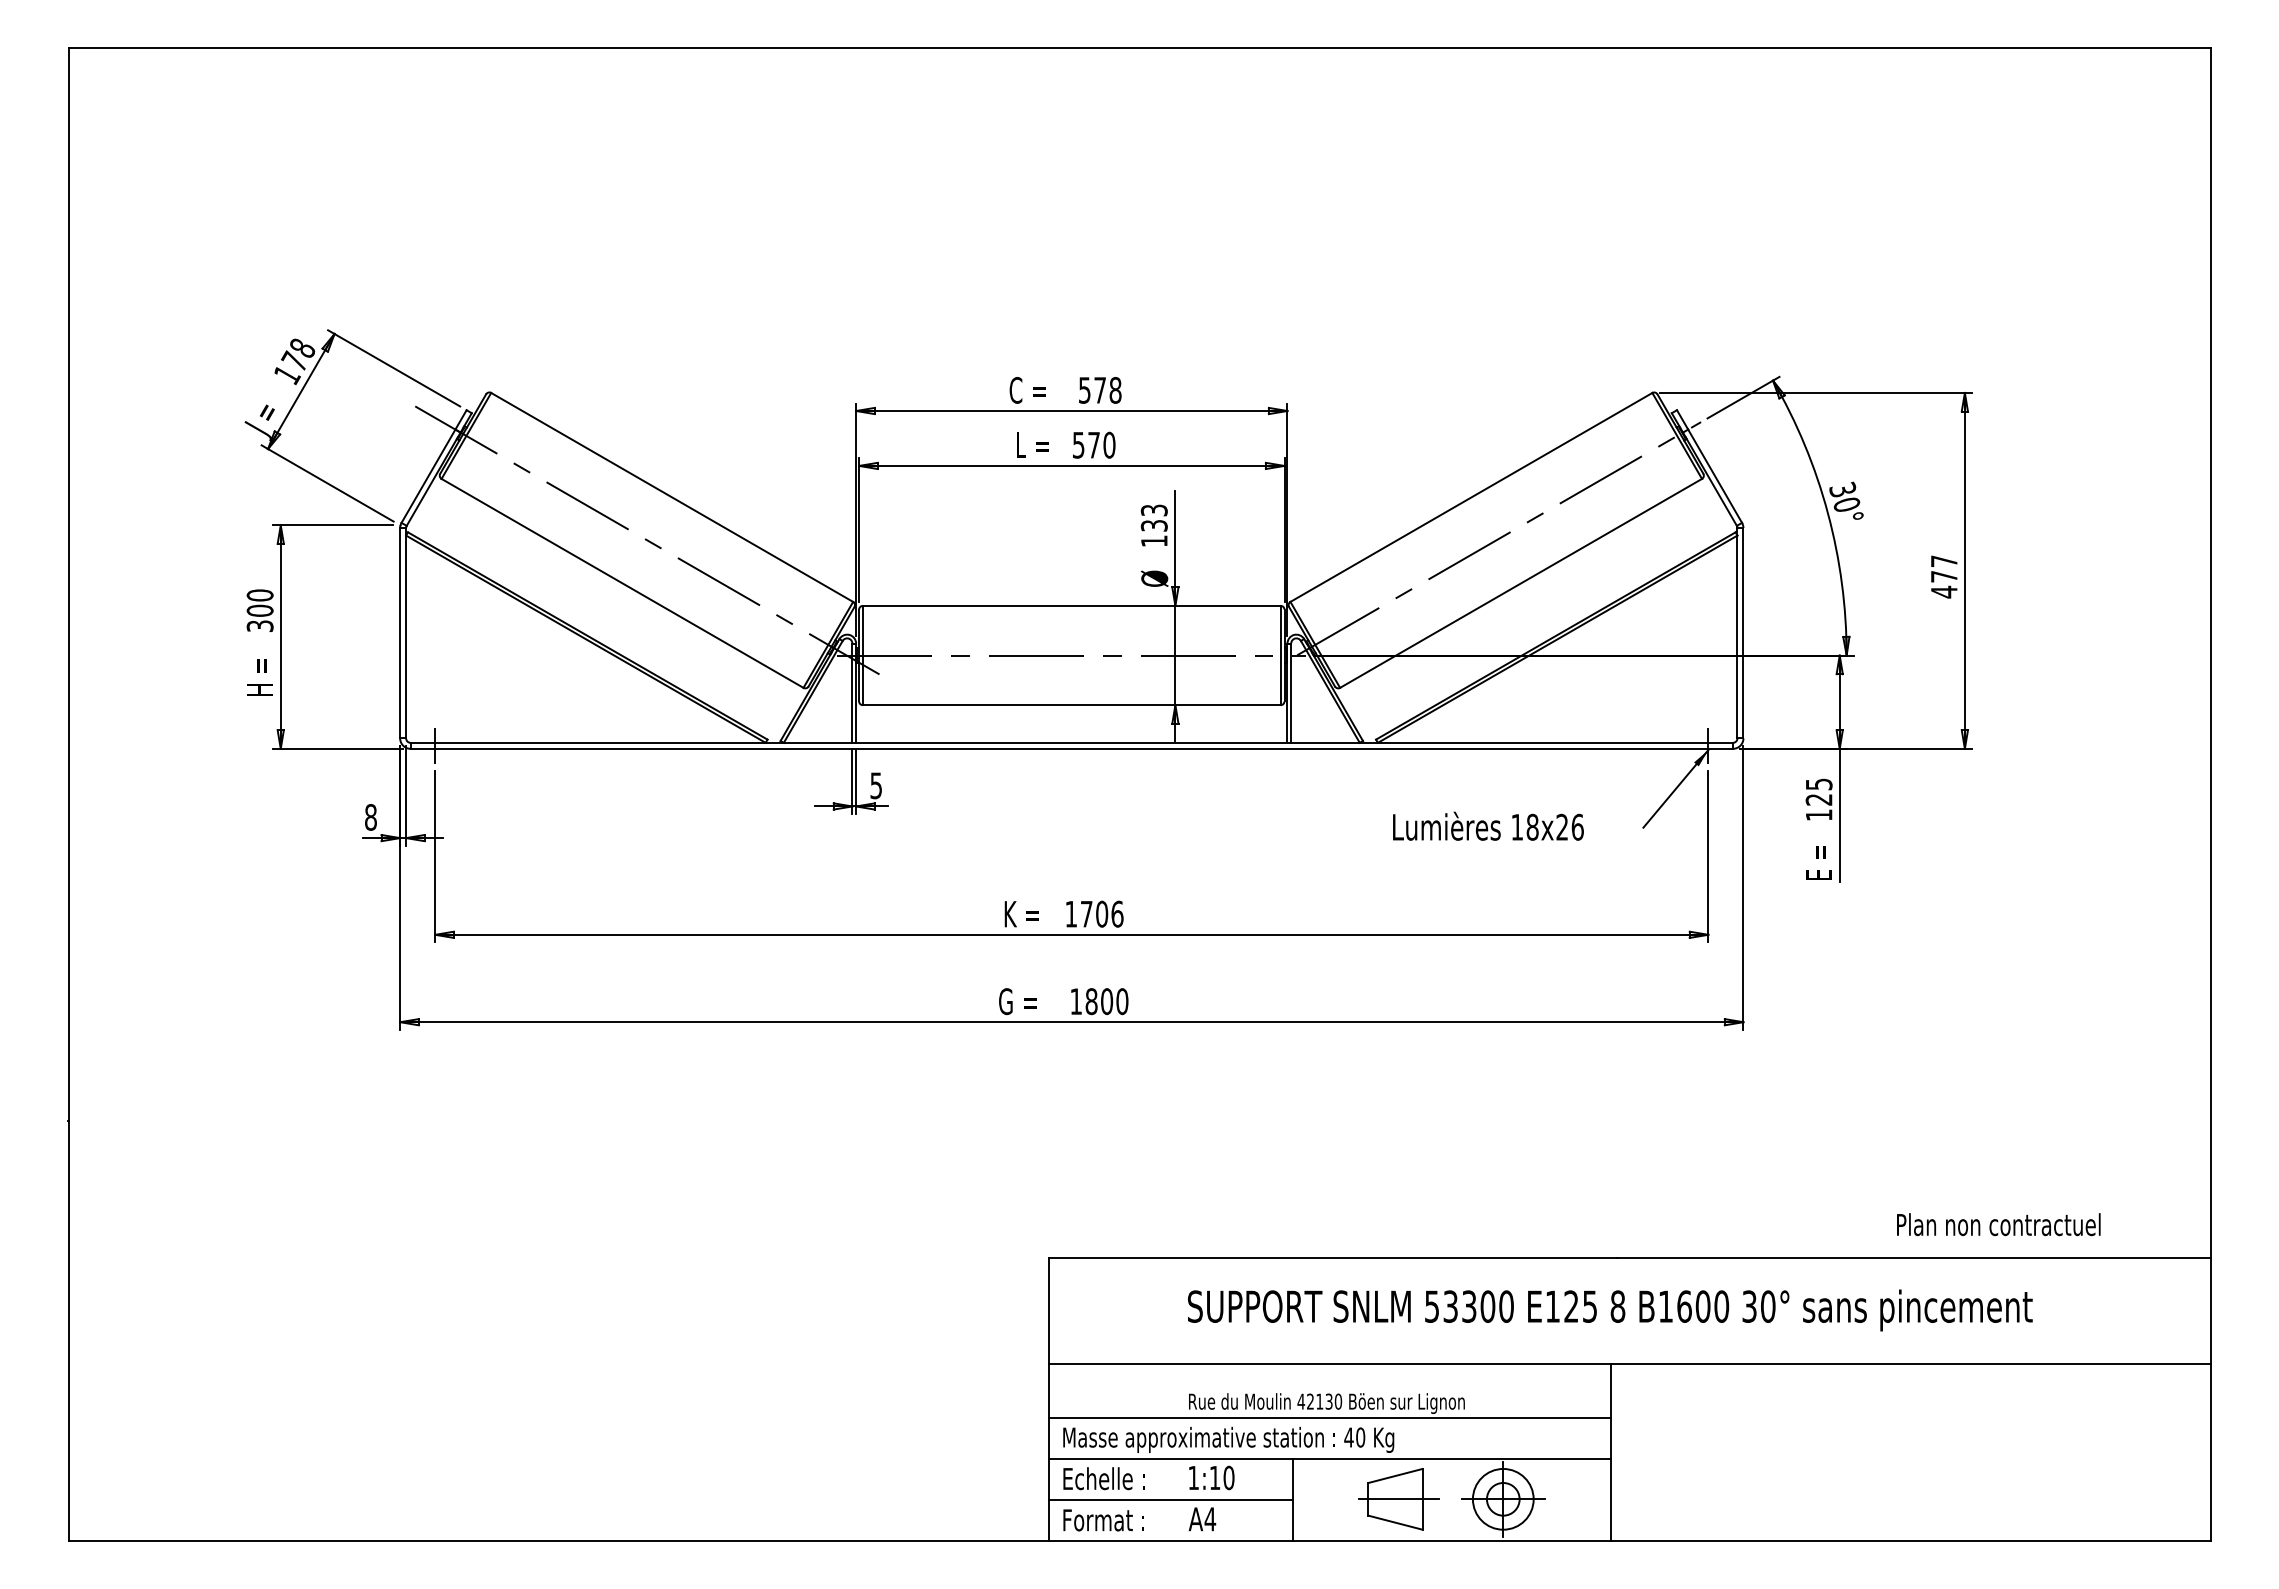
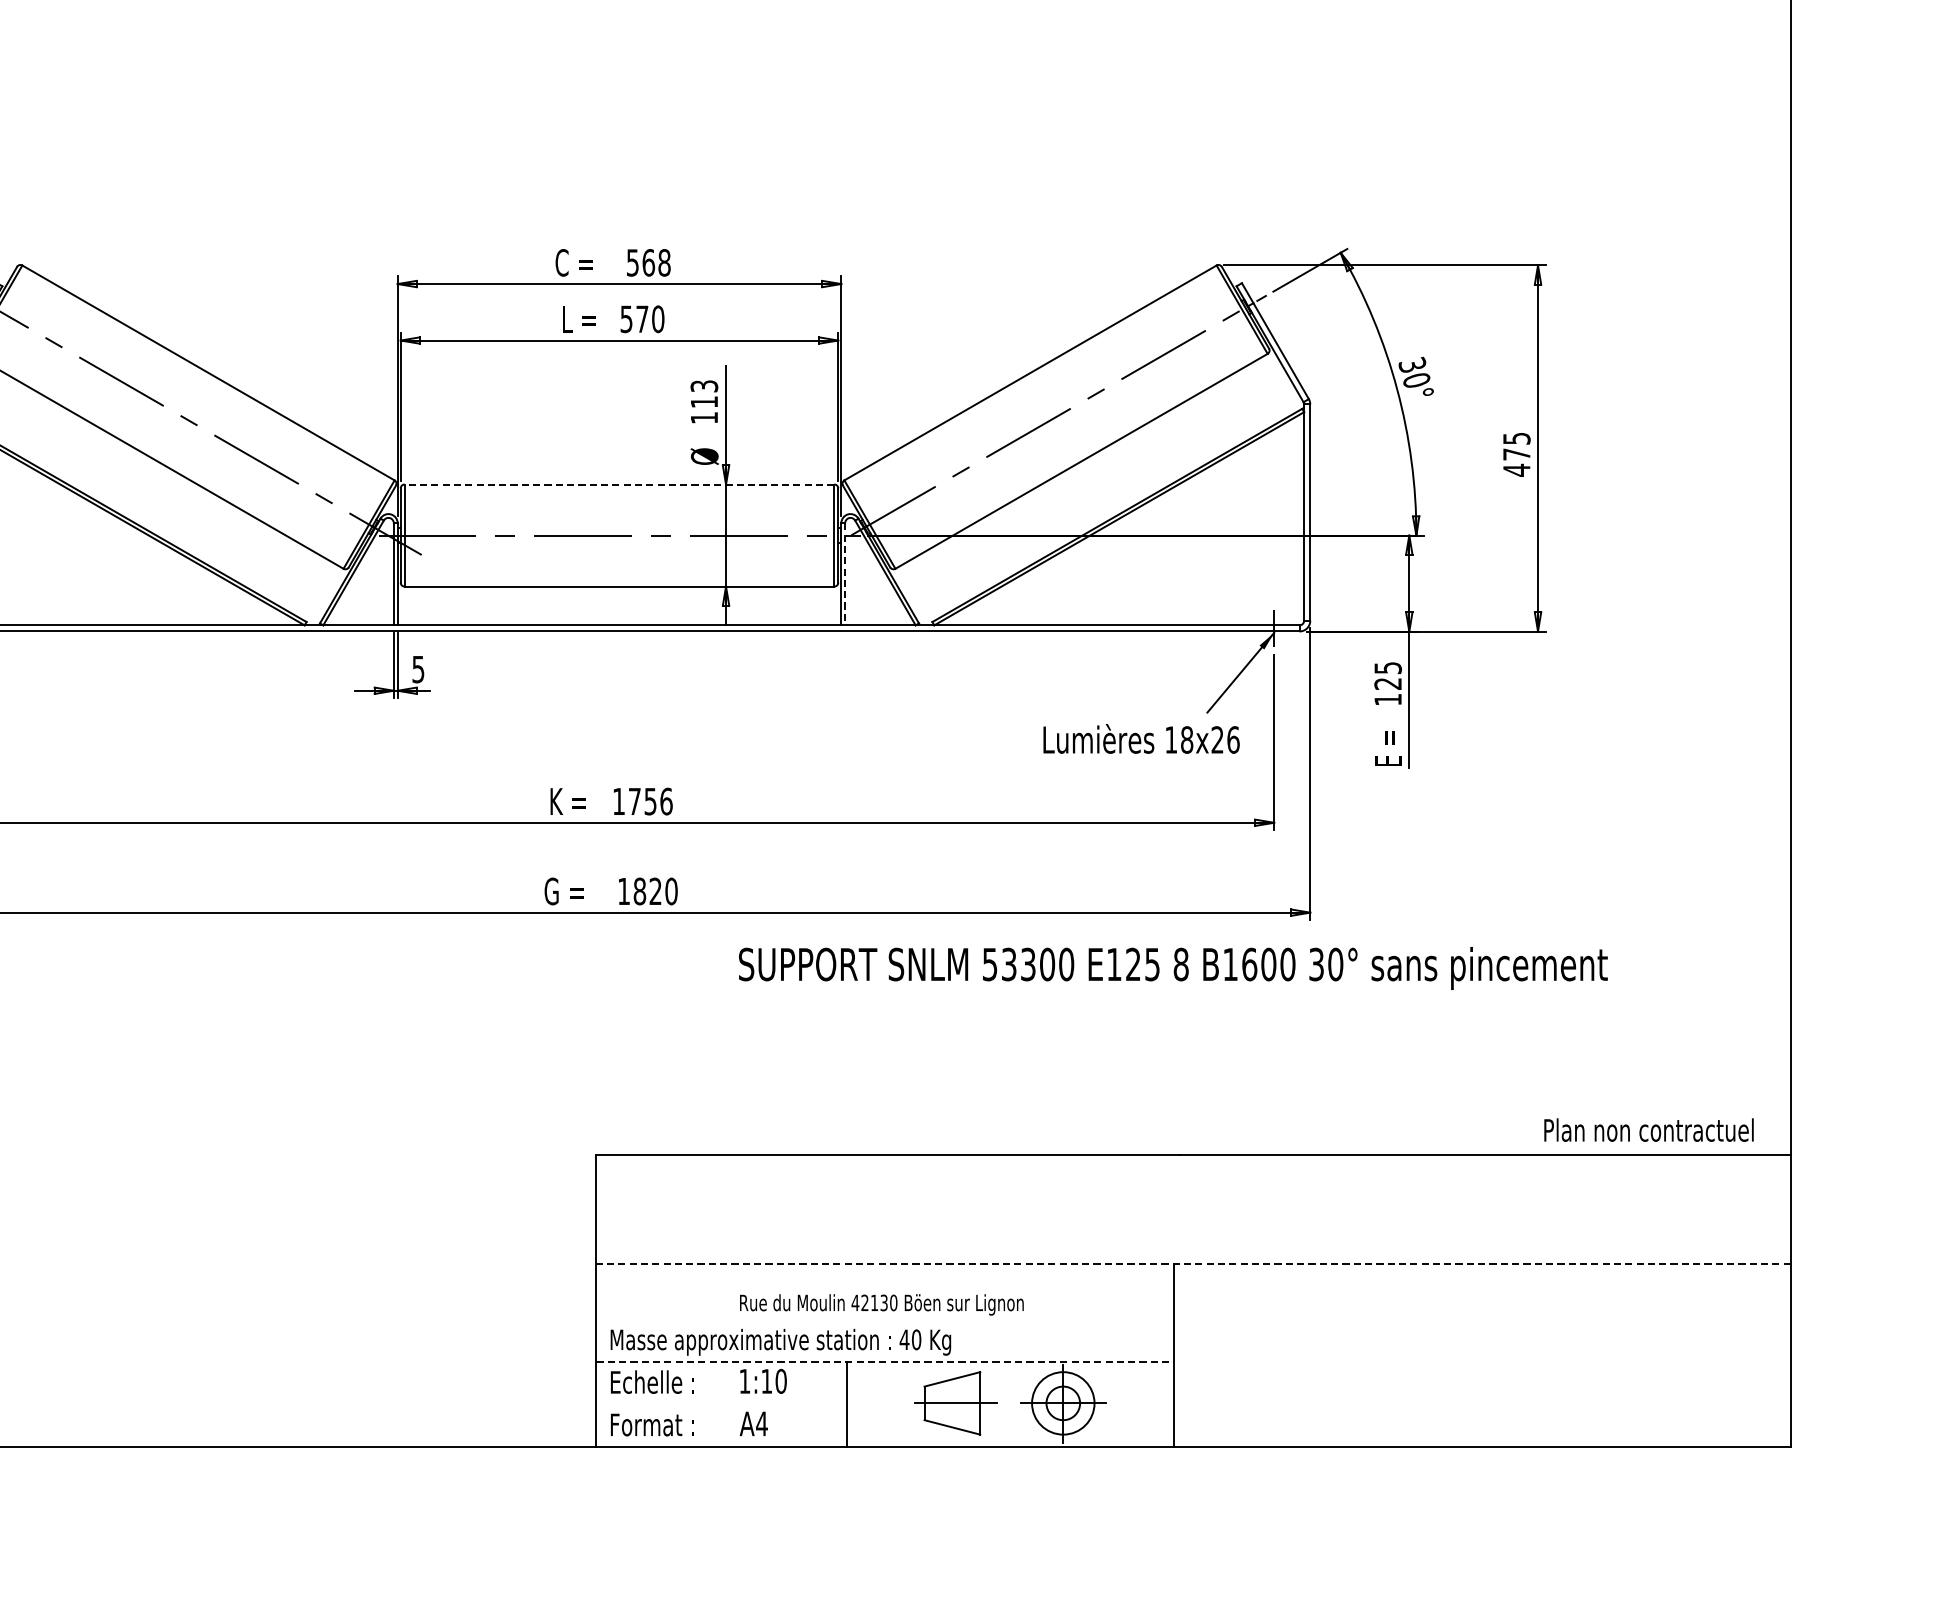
text: (1100, 390) -> (649, 262), 578 -> 568
text: (1153, 525) -> (703, 401), 133 -> 113
text: (1944, 561) -> (1517, 438), 477 -> 475
line: (1071, 605) -> (619, 484), solid -> dashed
line: (1291, 693) -> (845, 574), solid -> dashed
text: (1488, 825) -> (1141, 738), moved
text: (1102, 913) -> (651, 800), 1706 -> 1756
text: (1107, 1001) -> (656, 891), 1800 -> 1820
text: (1998, 1224) -> (1648, 1129), moved
text: (1610, 1310) -> (1173, 968), moved
line: (1629, 1363) -> (1193, 1263), solid -> dashed
line: (1330, 1418) -> (885, 1320), removed
line: (1330, 1459) -> (885, 1362), solid -> dashed
line: (1170, 1500) -> (721, 1404), removed

